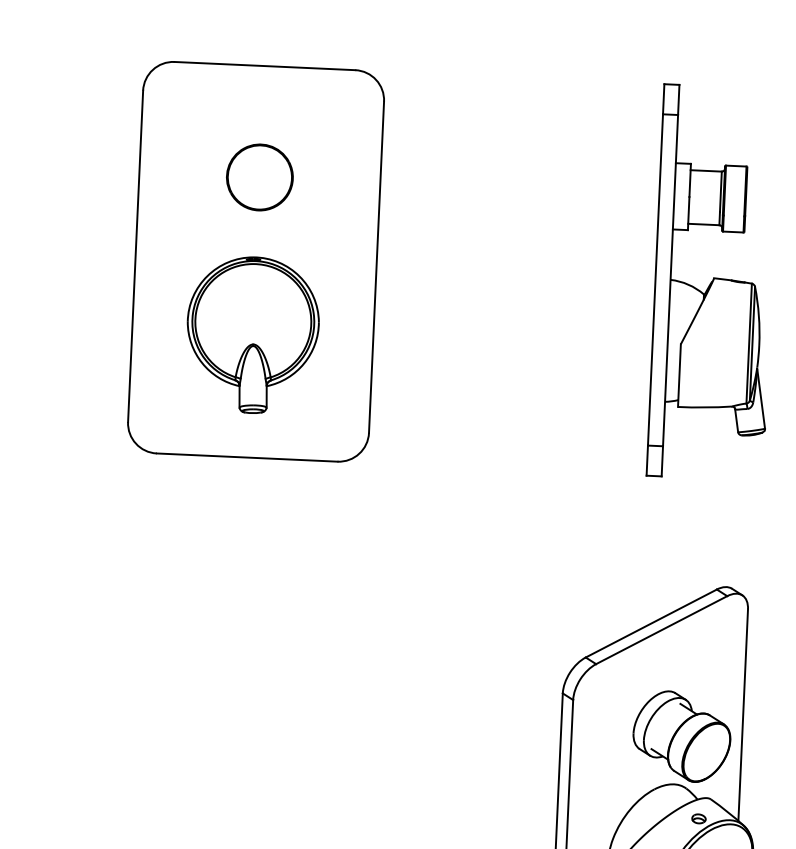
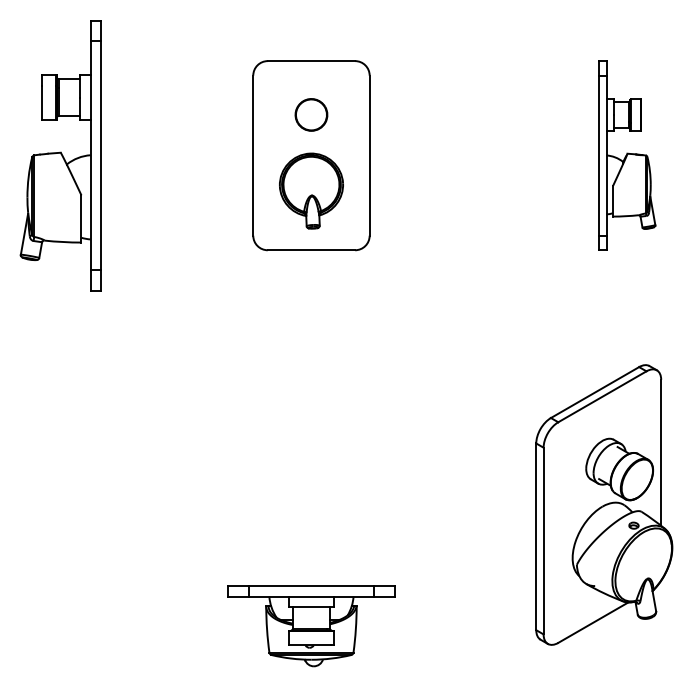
part: (256, 261) -> (311, 155), size x0.7
part: (713, 282) -> (627, 155), size x0.7

